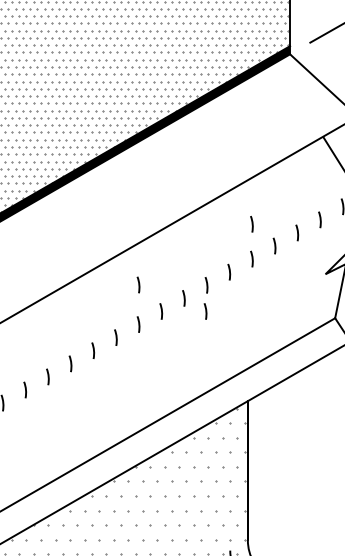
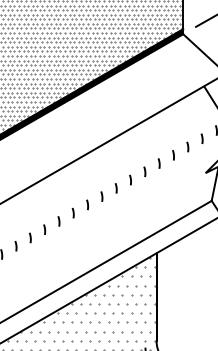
arc: (250, 224) -> (158, 141), removed
arc: (138, 284) -> (87, 179), removed
arc: (204, 311) -> (129, 196), removed

